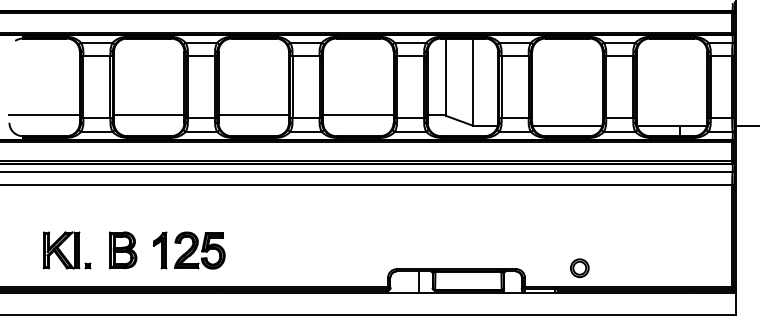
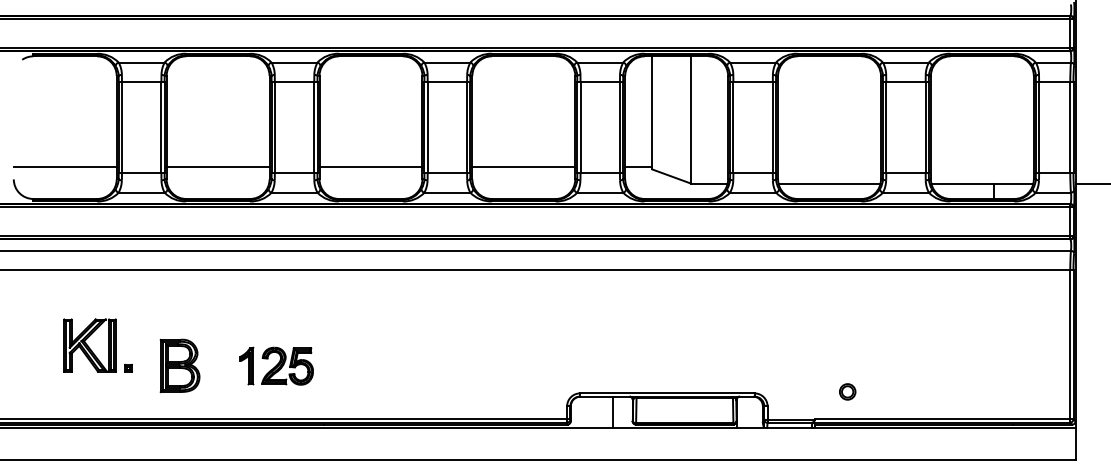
part: (66, 250) -> (97, 345), moved
part: (189, 250) -> (277, 366), size x0.7
part: (579, 267) -> (847, 390), size x0.6

